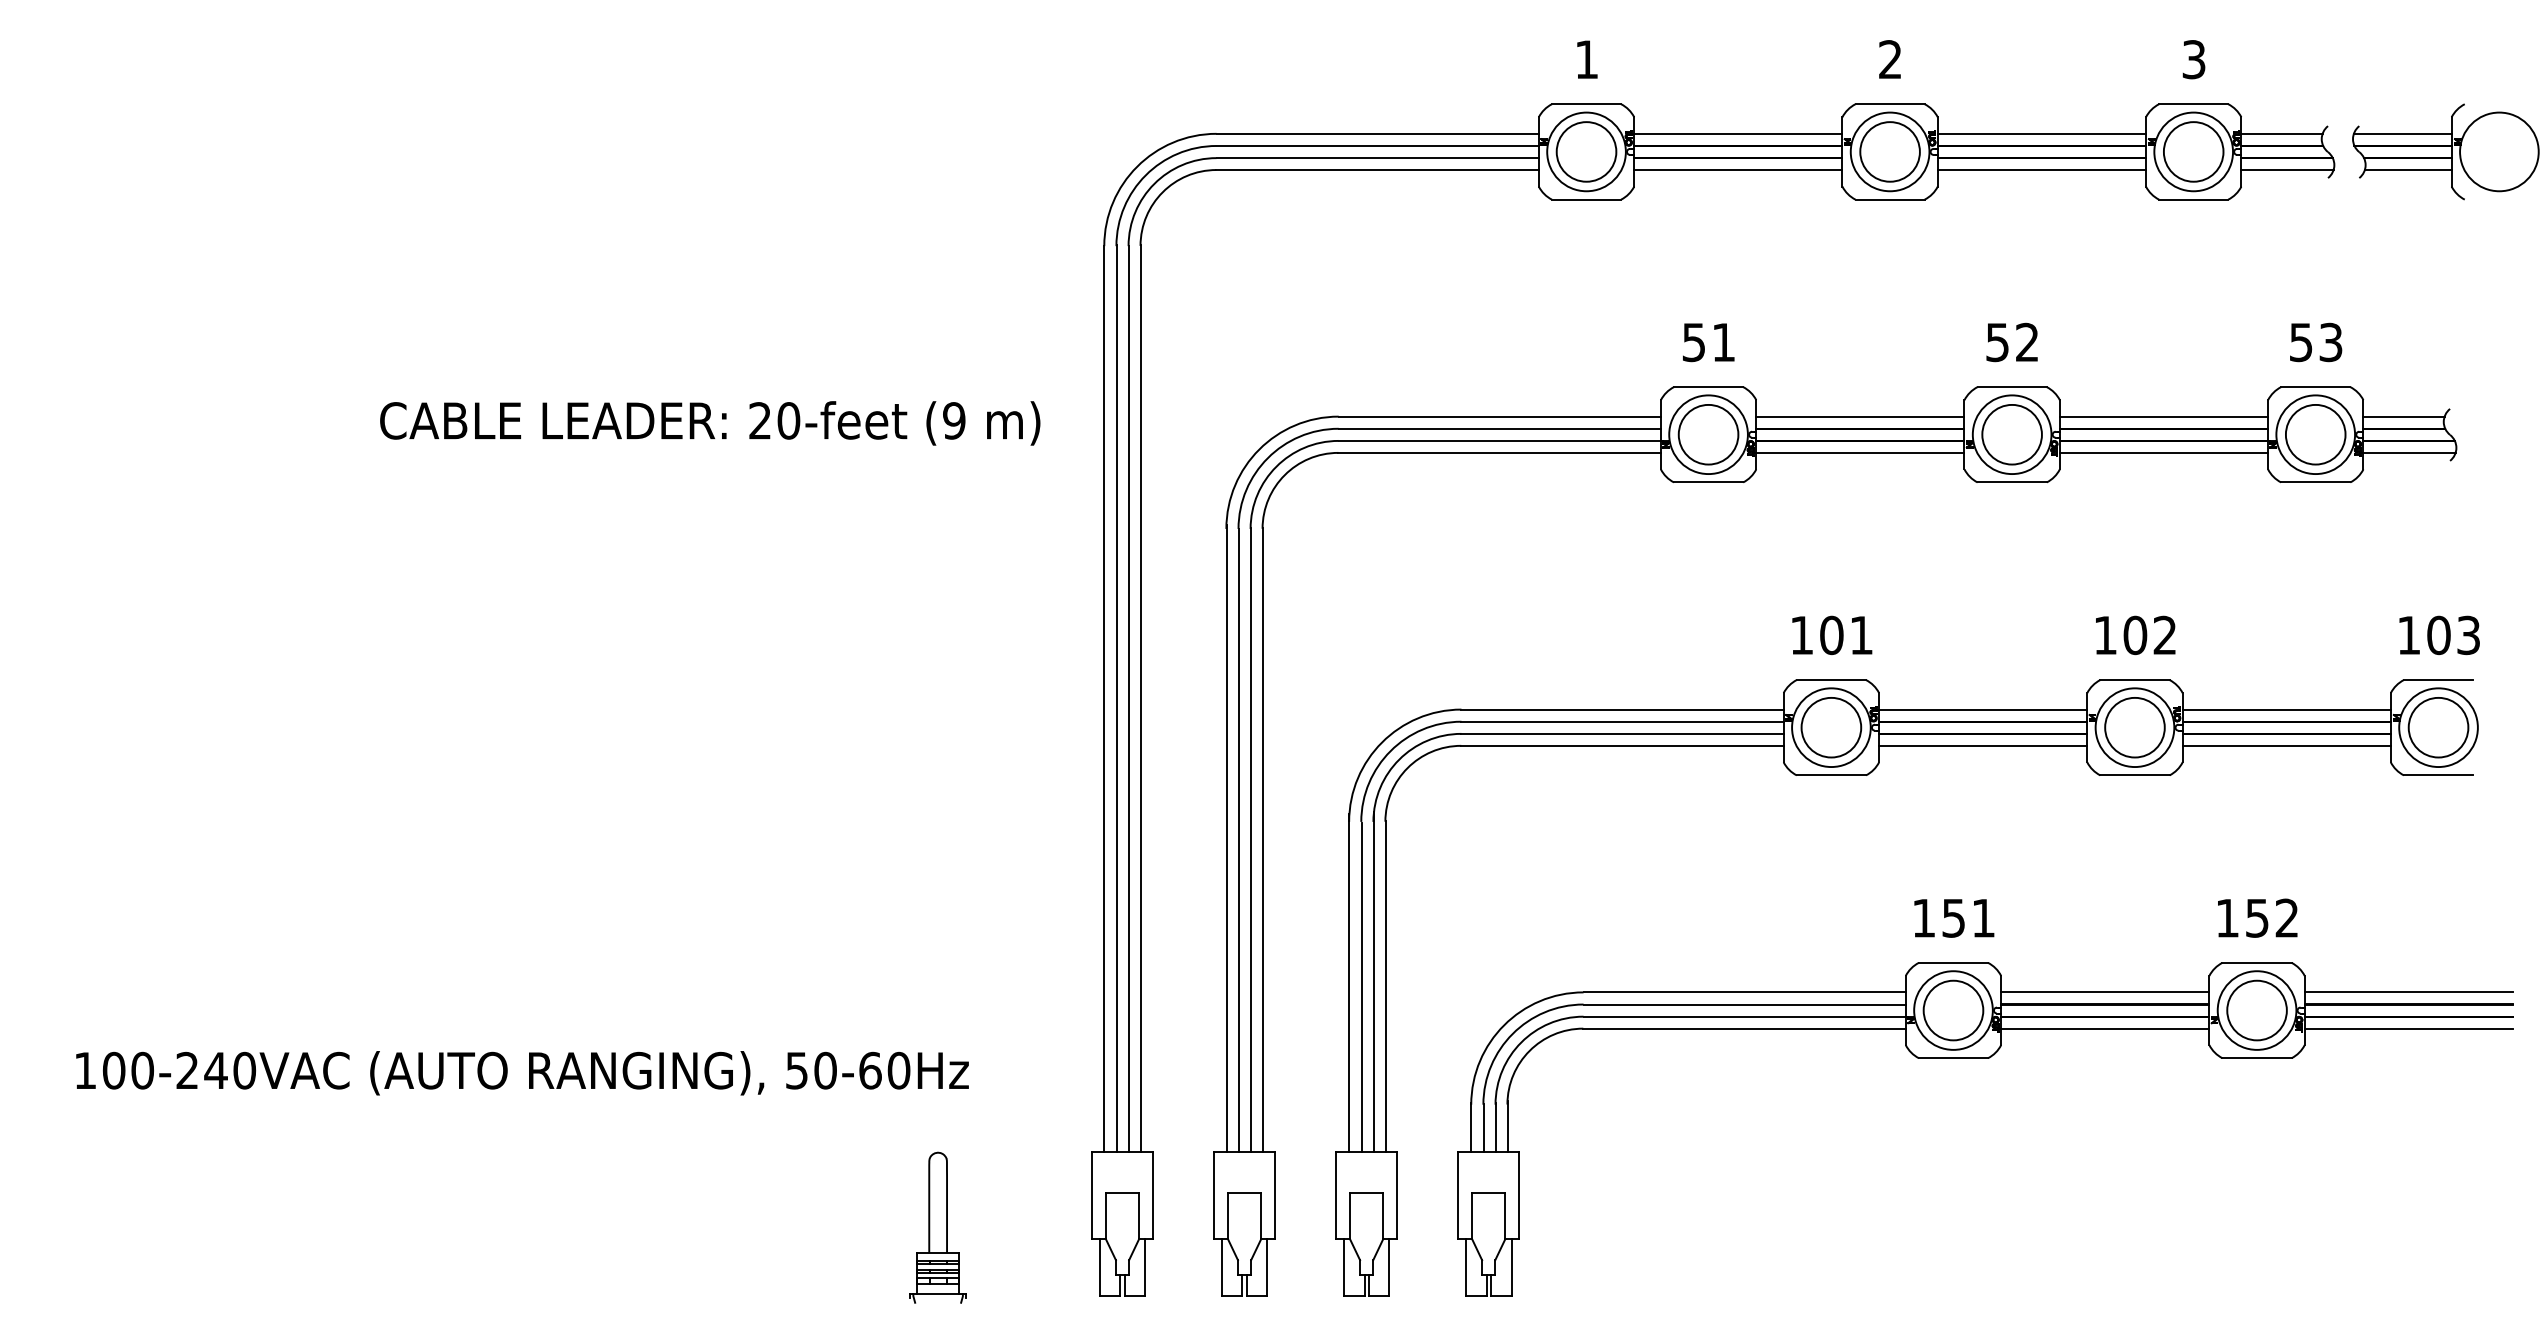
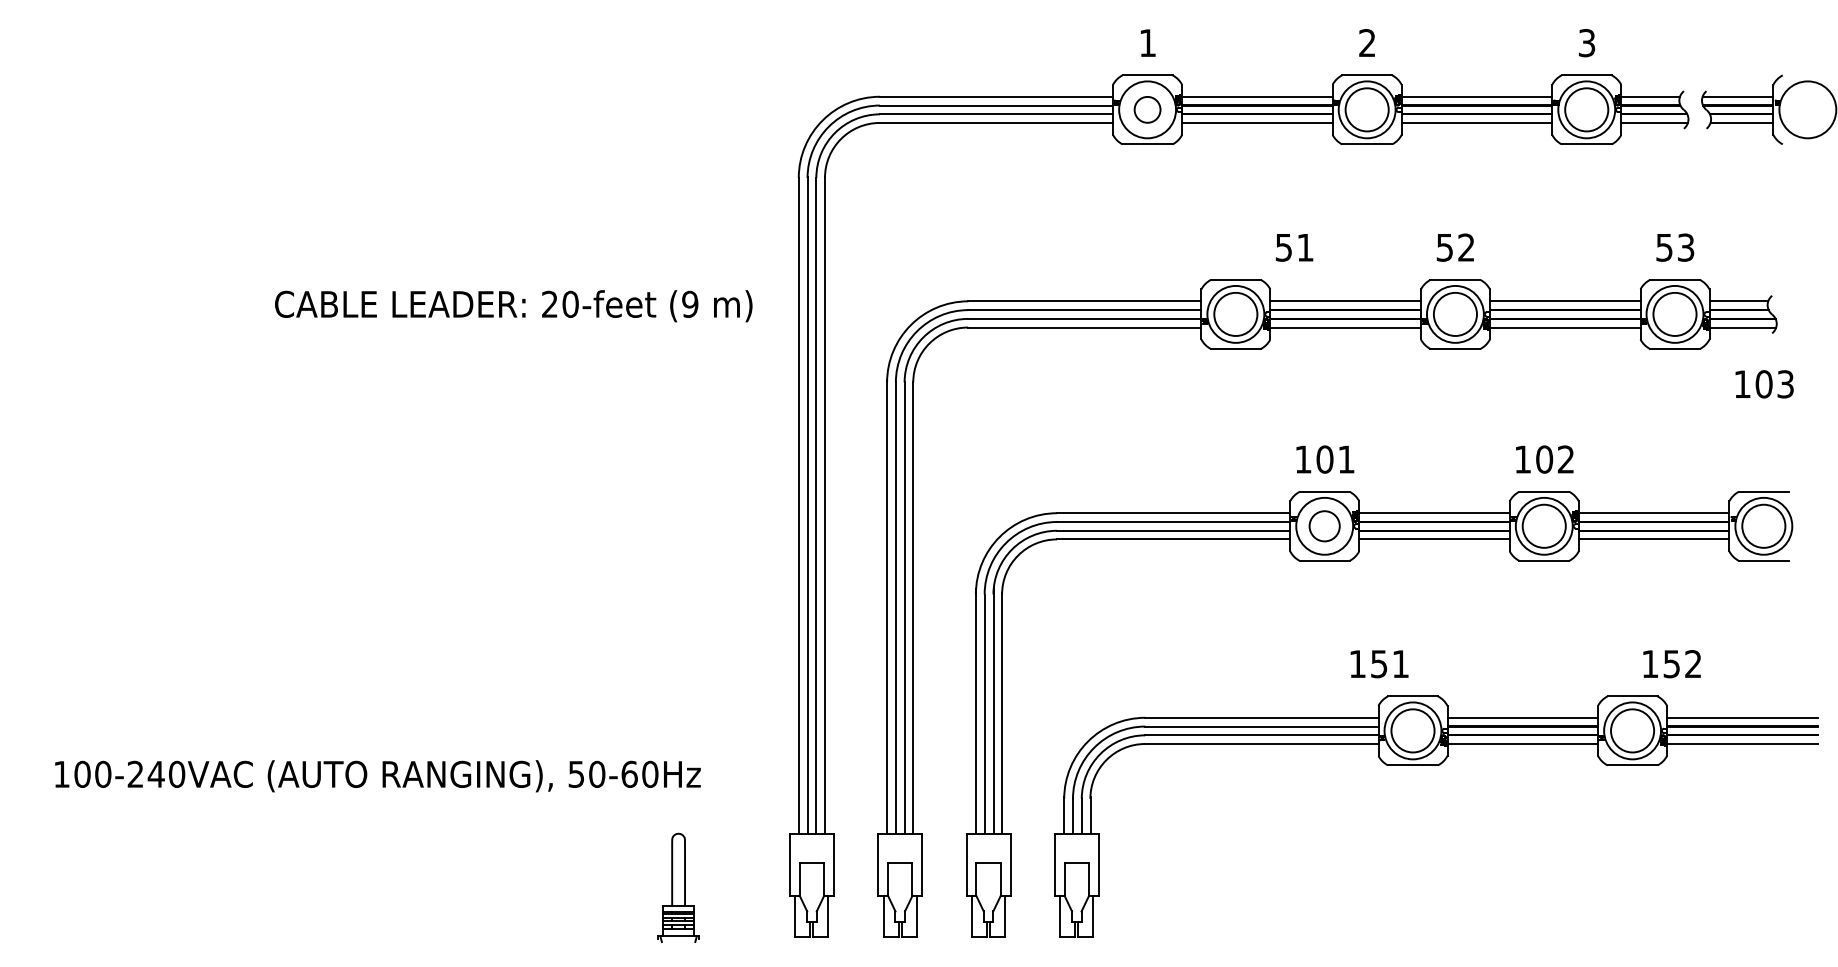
circle: (1586, 151) -> (1147, 109), size x0.6
text: (1708, 342) -> (1294, 247), moved
text: (2439, 635) -> (1764, 384), moved
circle: (1831, 727) -> (1324, 526), size x0.7
text: (2257, 917) -> (1671, 663), moved
text: (1954, 918) -> (1379, 664), moved

